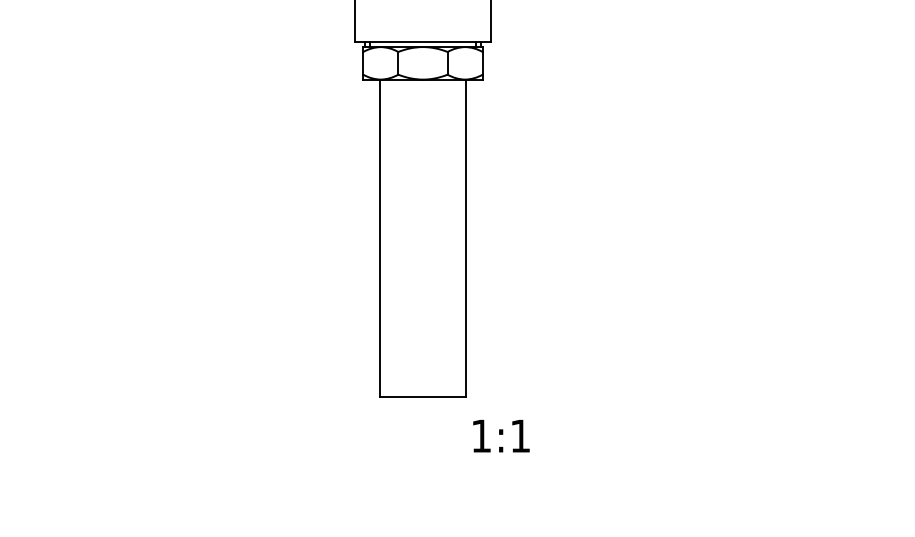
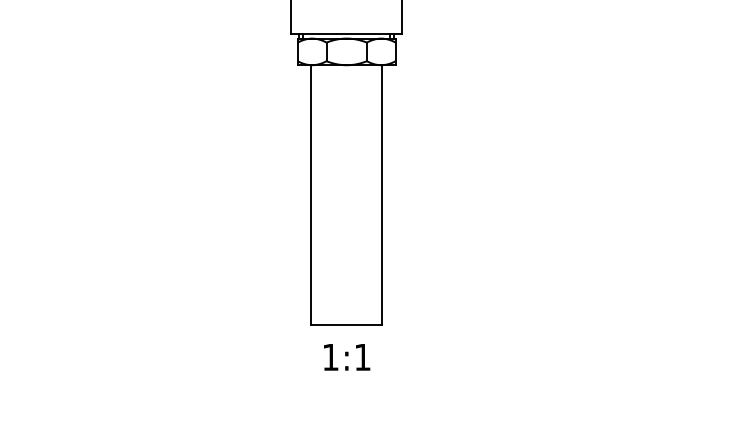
text: (501, 436) -> (347, 357), moved

